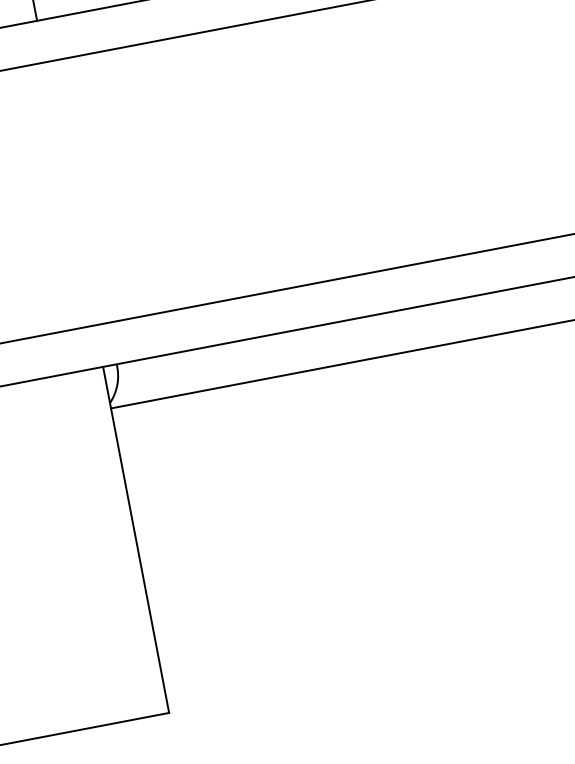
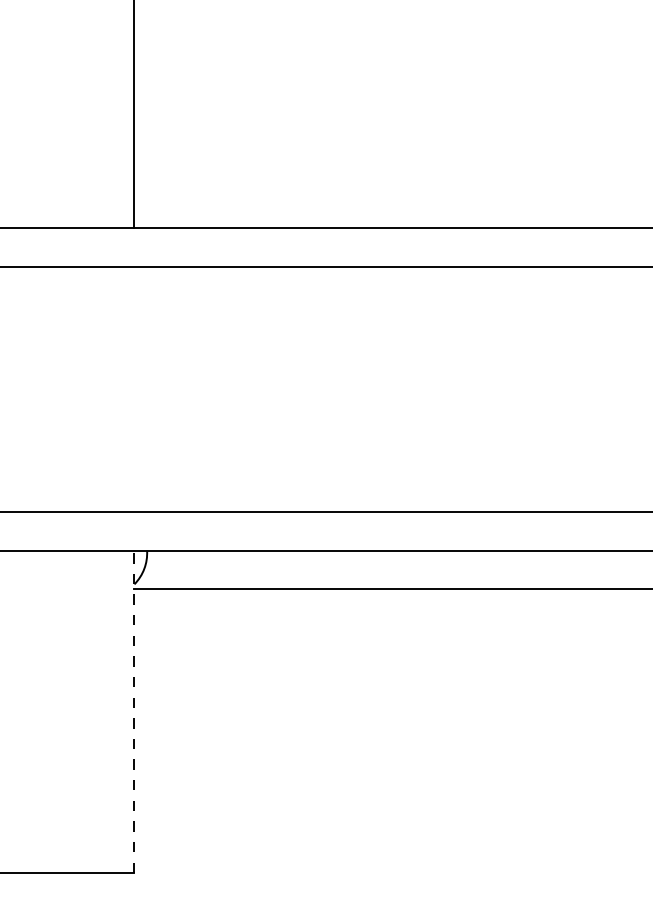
line: (136, 539) -> (134, 711), solid -> dashed

